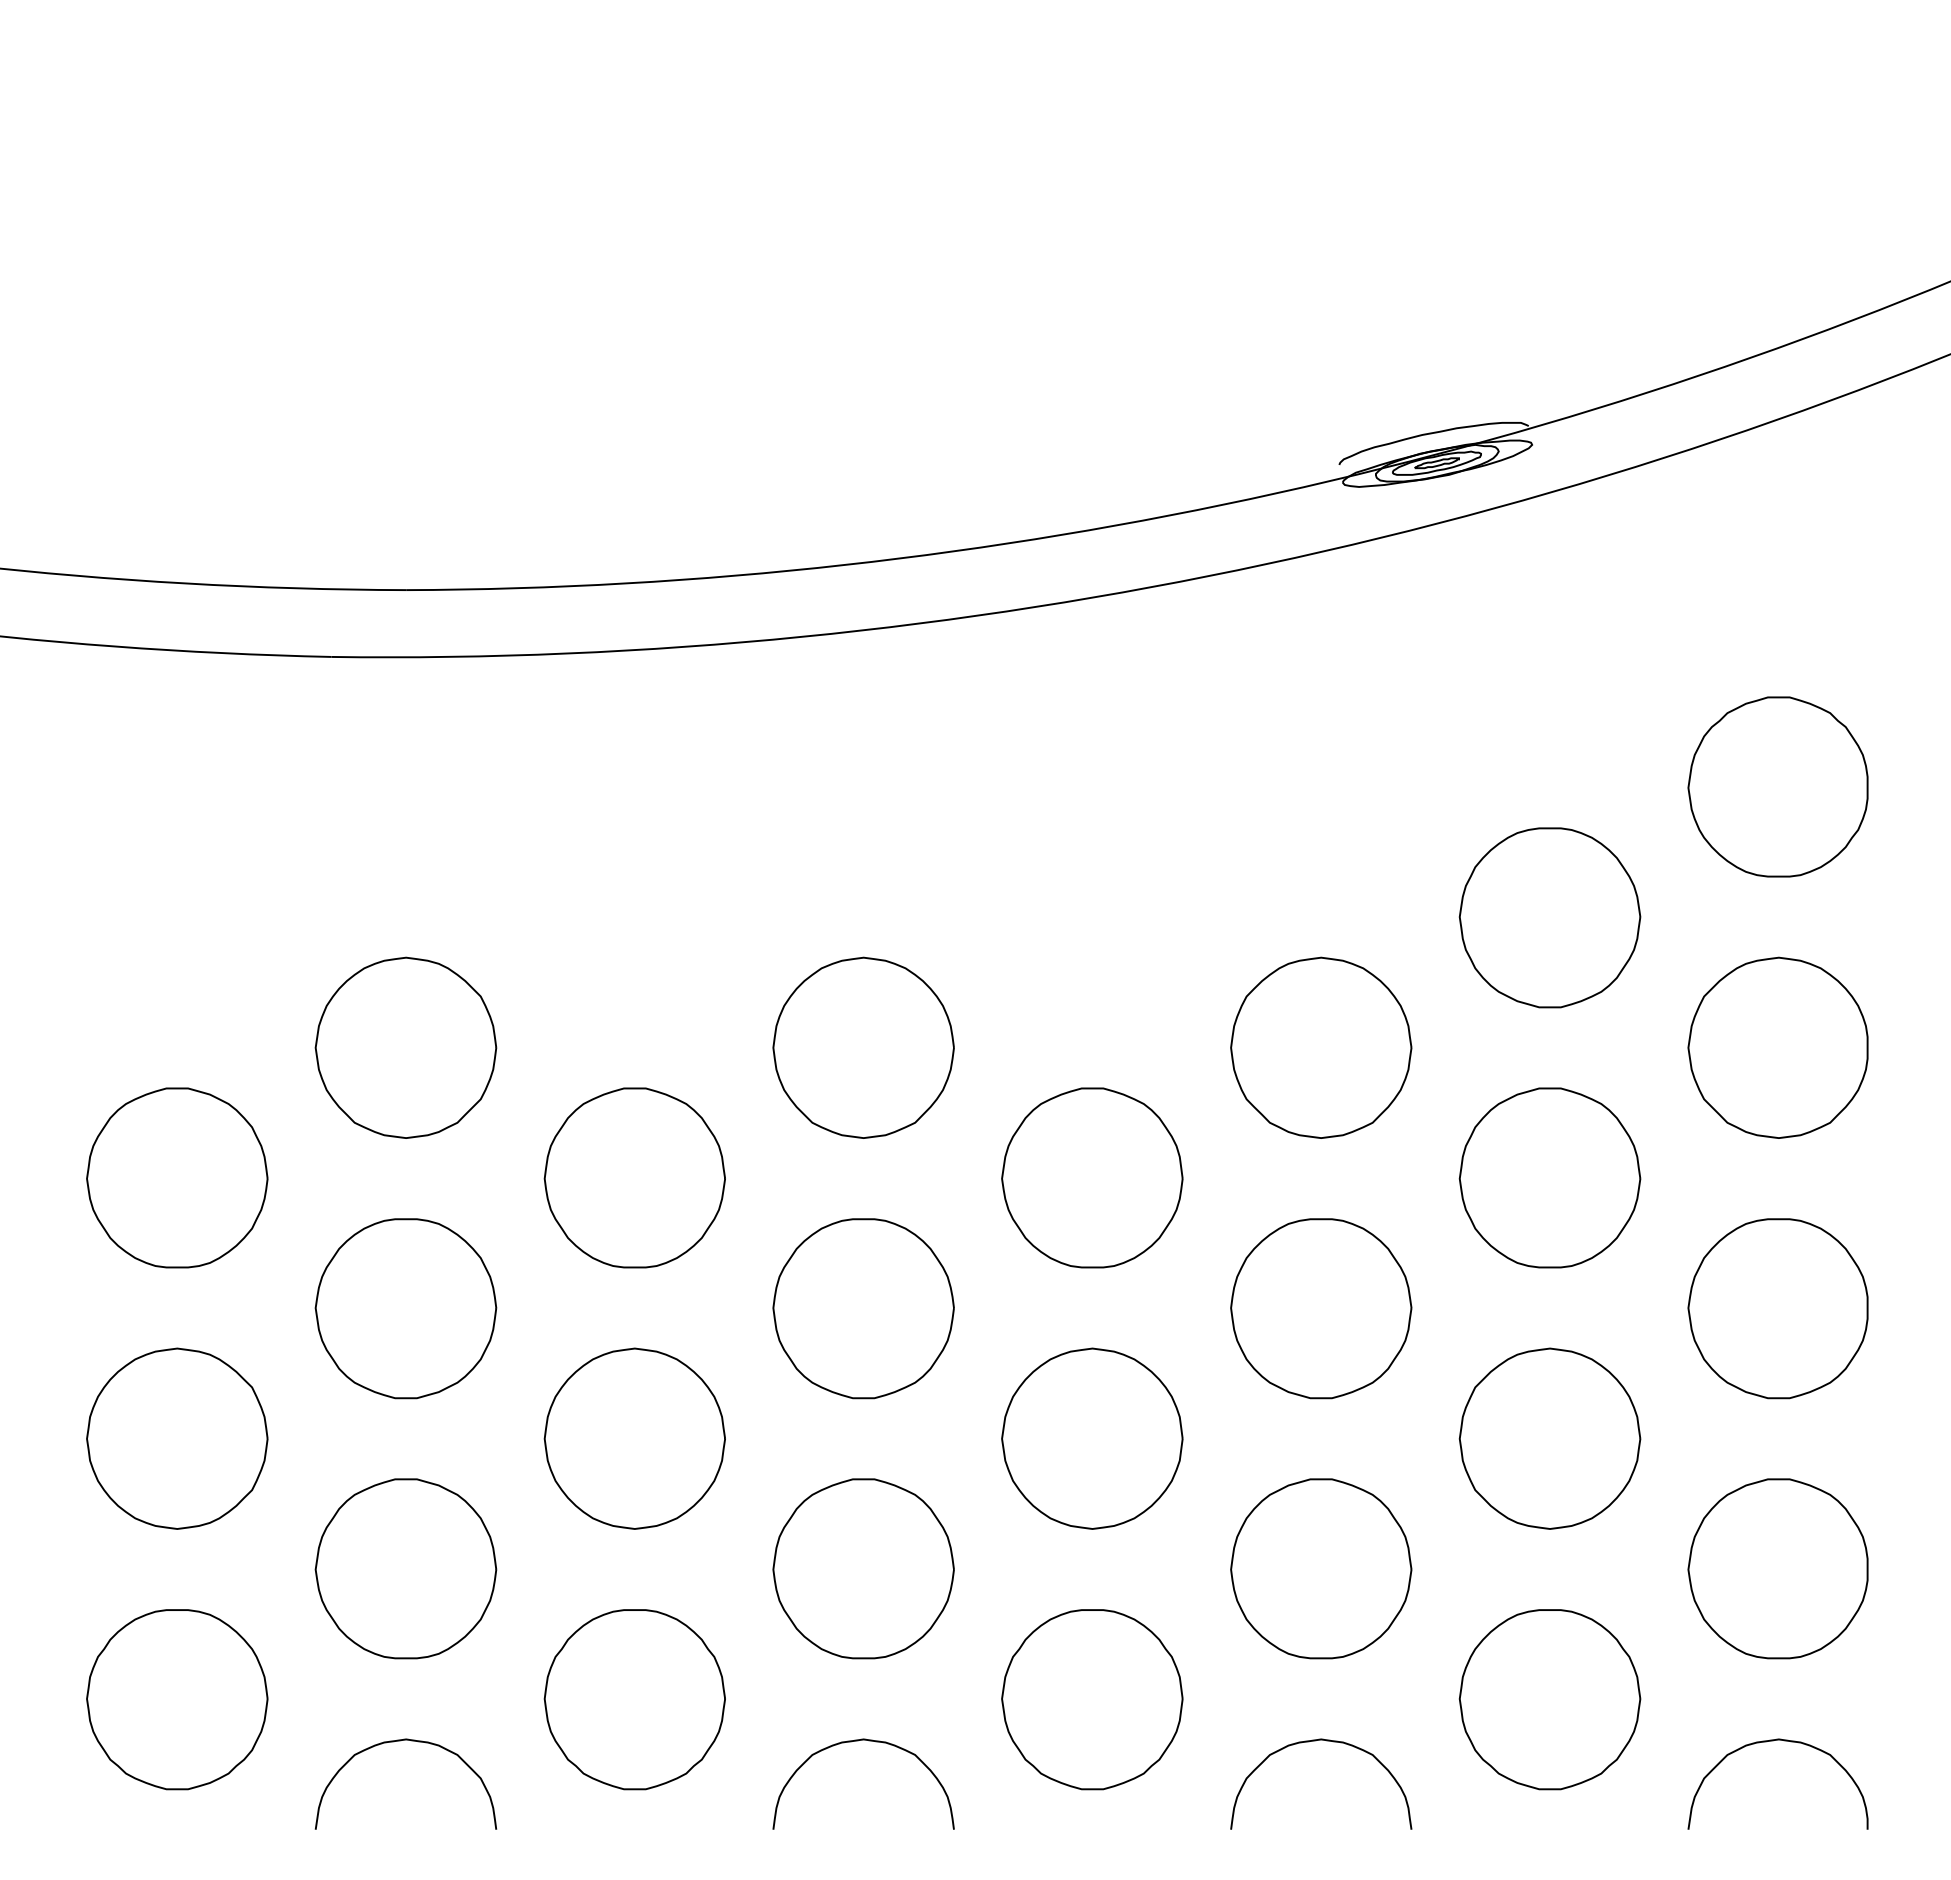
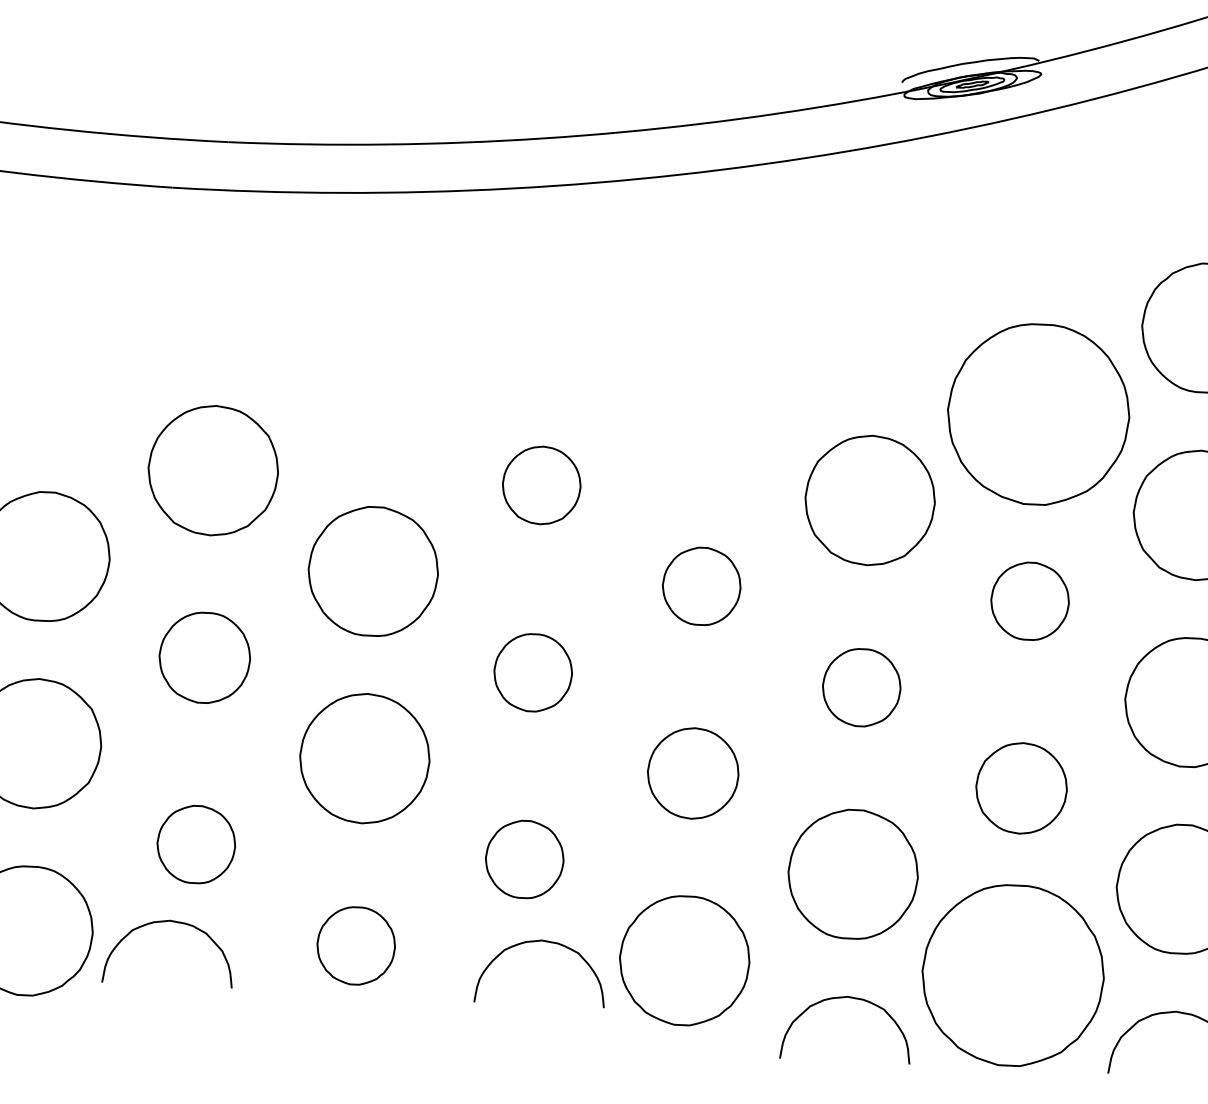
part: (1549, 917) -> (1038, 414), size x1.4
part: (863, 1047) -> (541, 485), size x0.6
part: (1092, 1177) -> (701, 586), size x0.6
part: (1549, 1177) -> (1029, 600), size x0.6
part: (405, 1308) -> (204, 657), size x0.7
part: (863, 1308) -> (533, 672), size x0.6
part: (1321, 1308) -> (861, 687), size x0.6
part: (1092, 1438) -> (693, 773), size x0.7
part: (1549, 1438) -> (1021, 788), size x0.7
part: (405, 1568) -> (196, 844), size x0.6
part: (863, 1568) -> (524, 859), size x0.6
part: (634, 1699) -> (356, 945), size x0.6
part: (1549, 1699) -> (1012, 975), size x1.4
curve: (400, 1741) -> (165, 922), moved
curve: (858, 1741) -> (538, 941), moved

